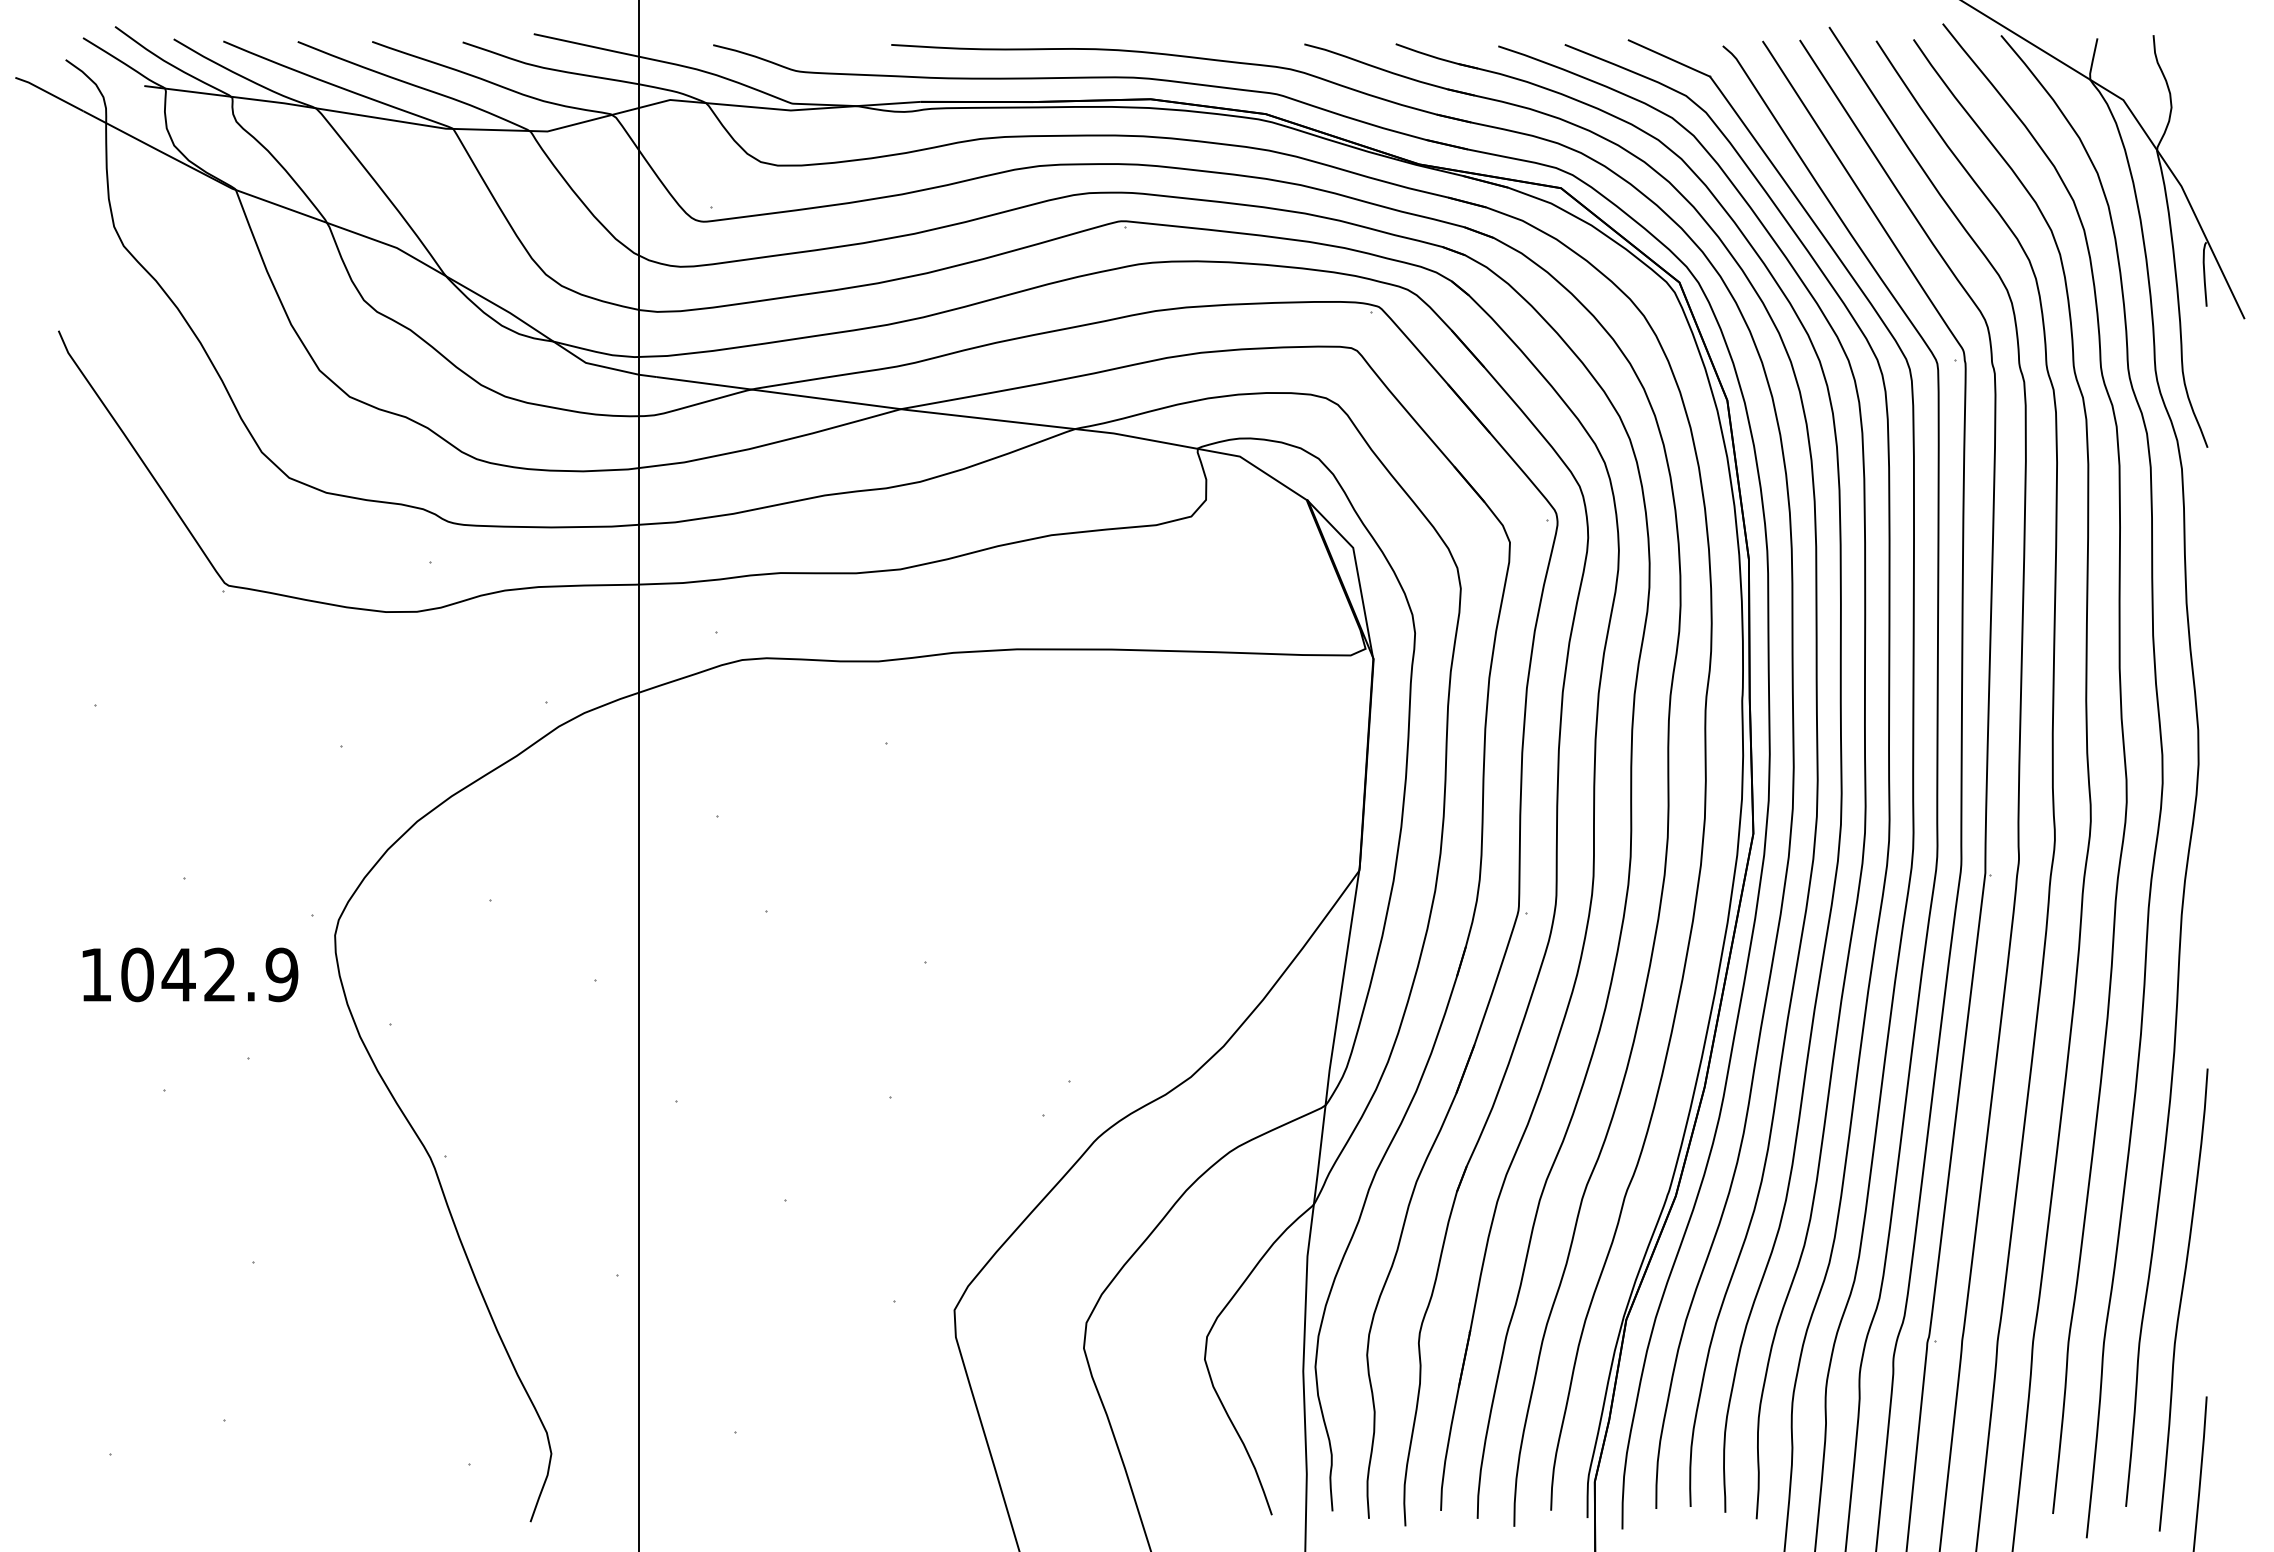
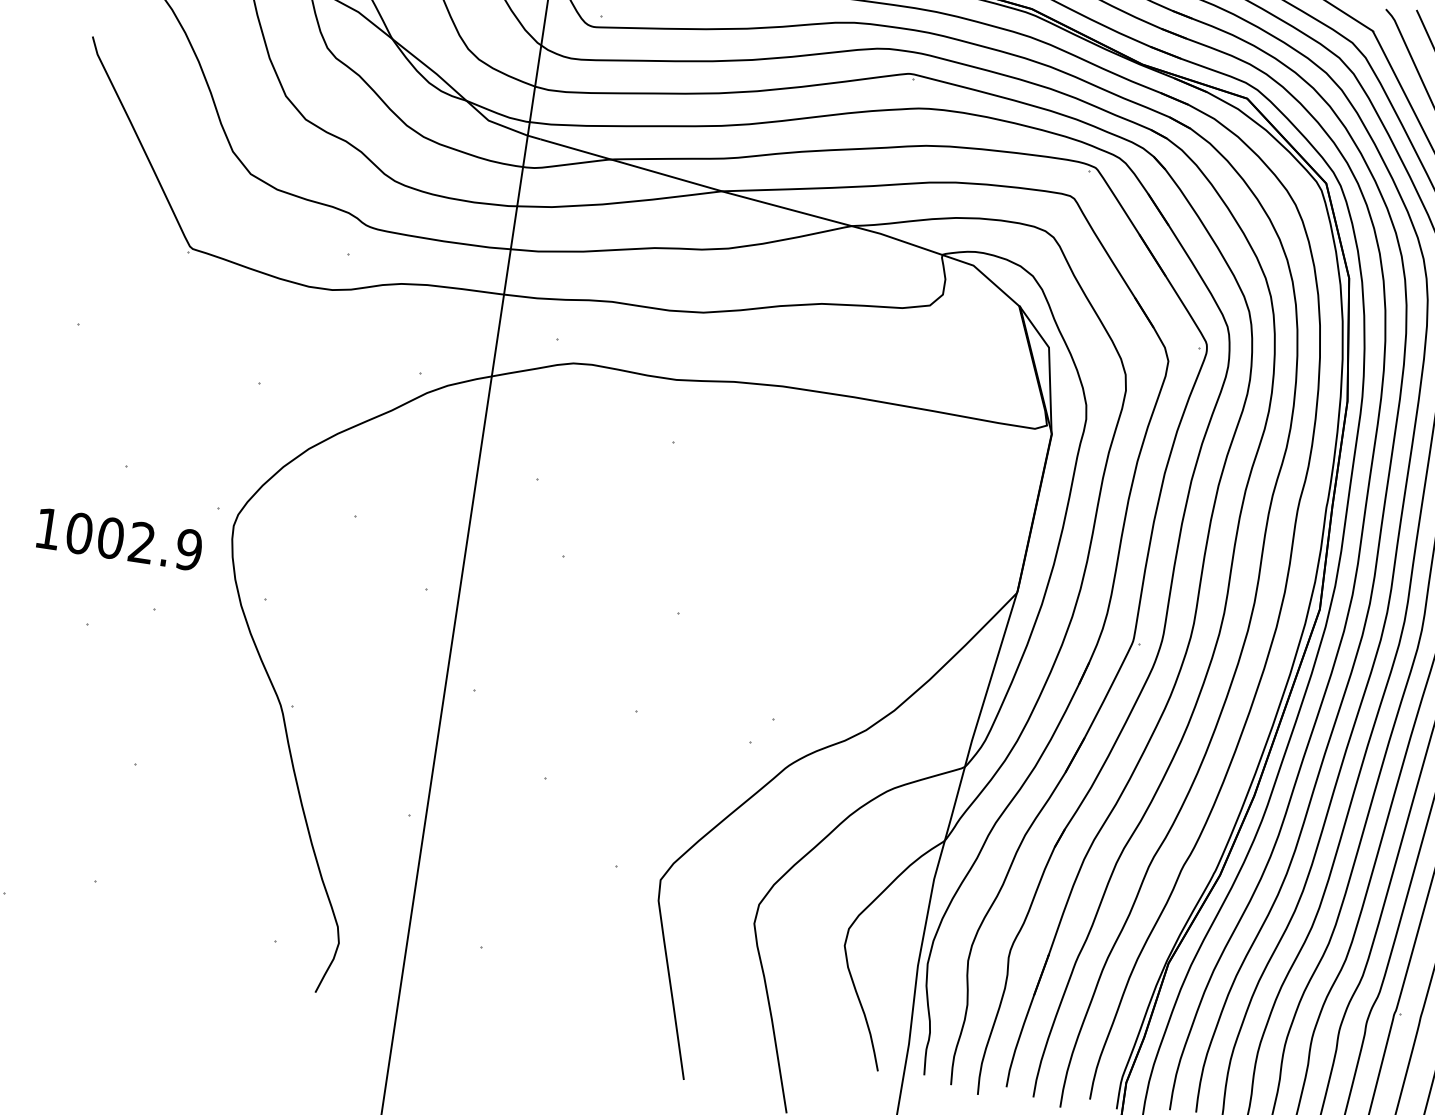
text: (178, 974) -> (110, 537), 1042.9 -> 1002.9

